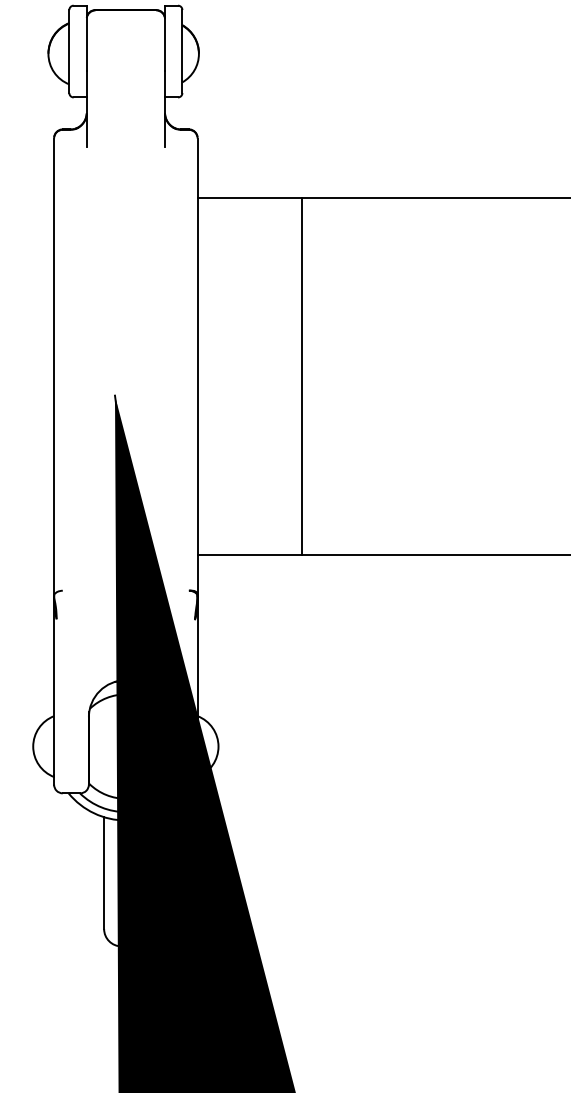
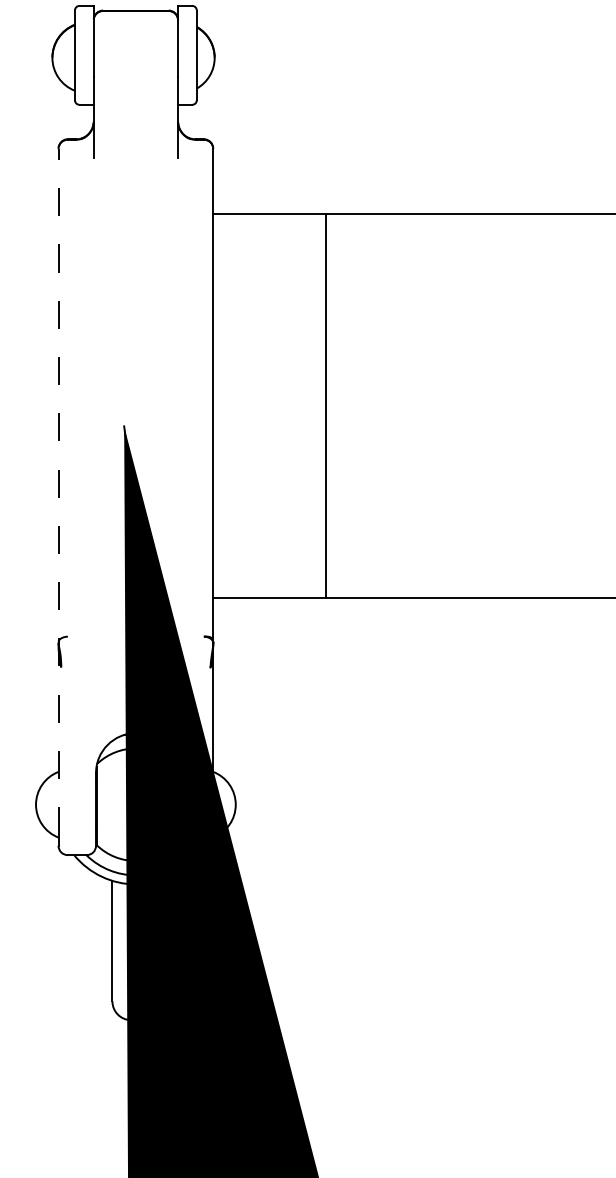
line: (54, 456) -> (58, 491), solid -> dashed

